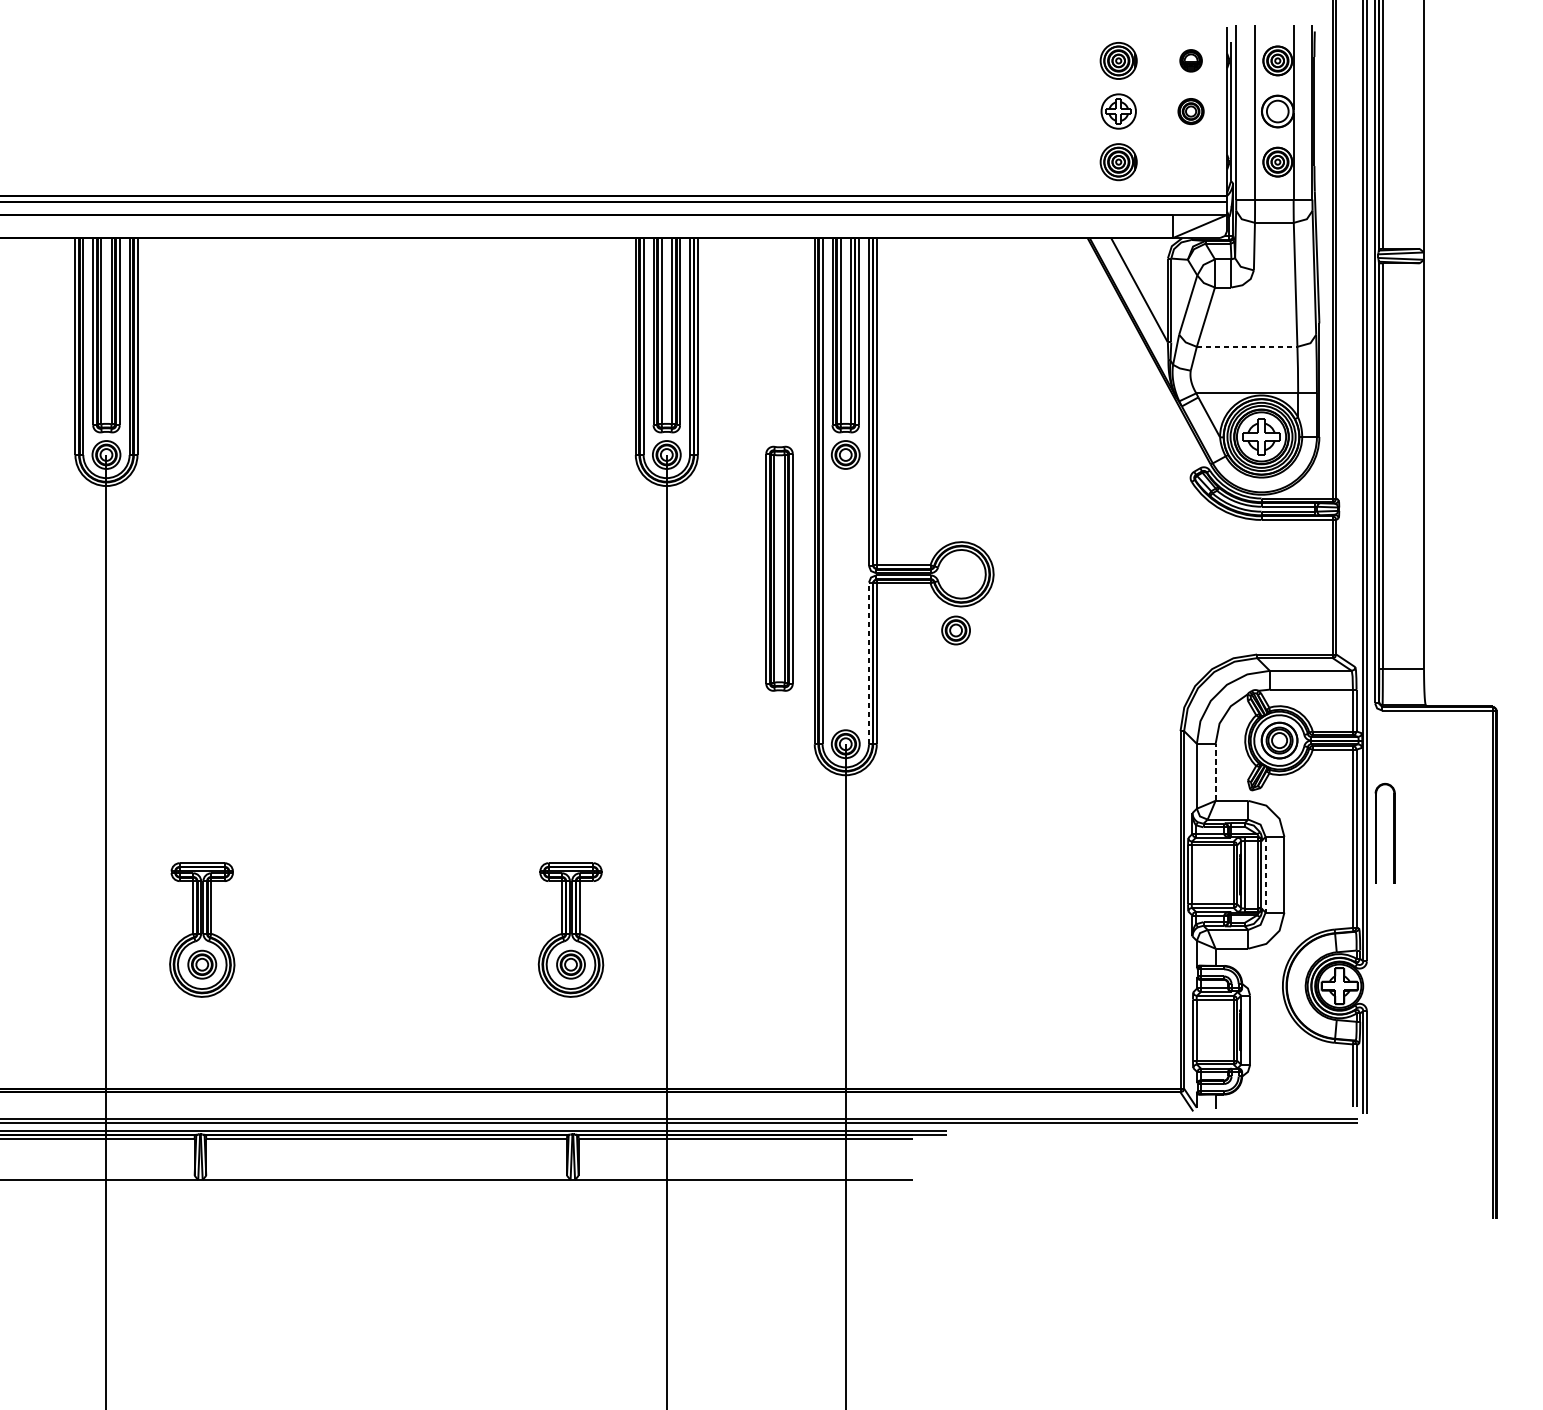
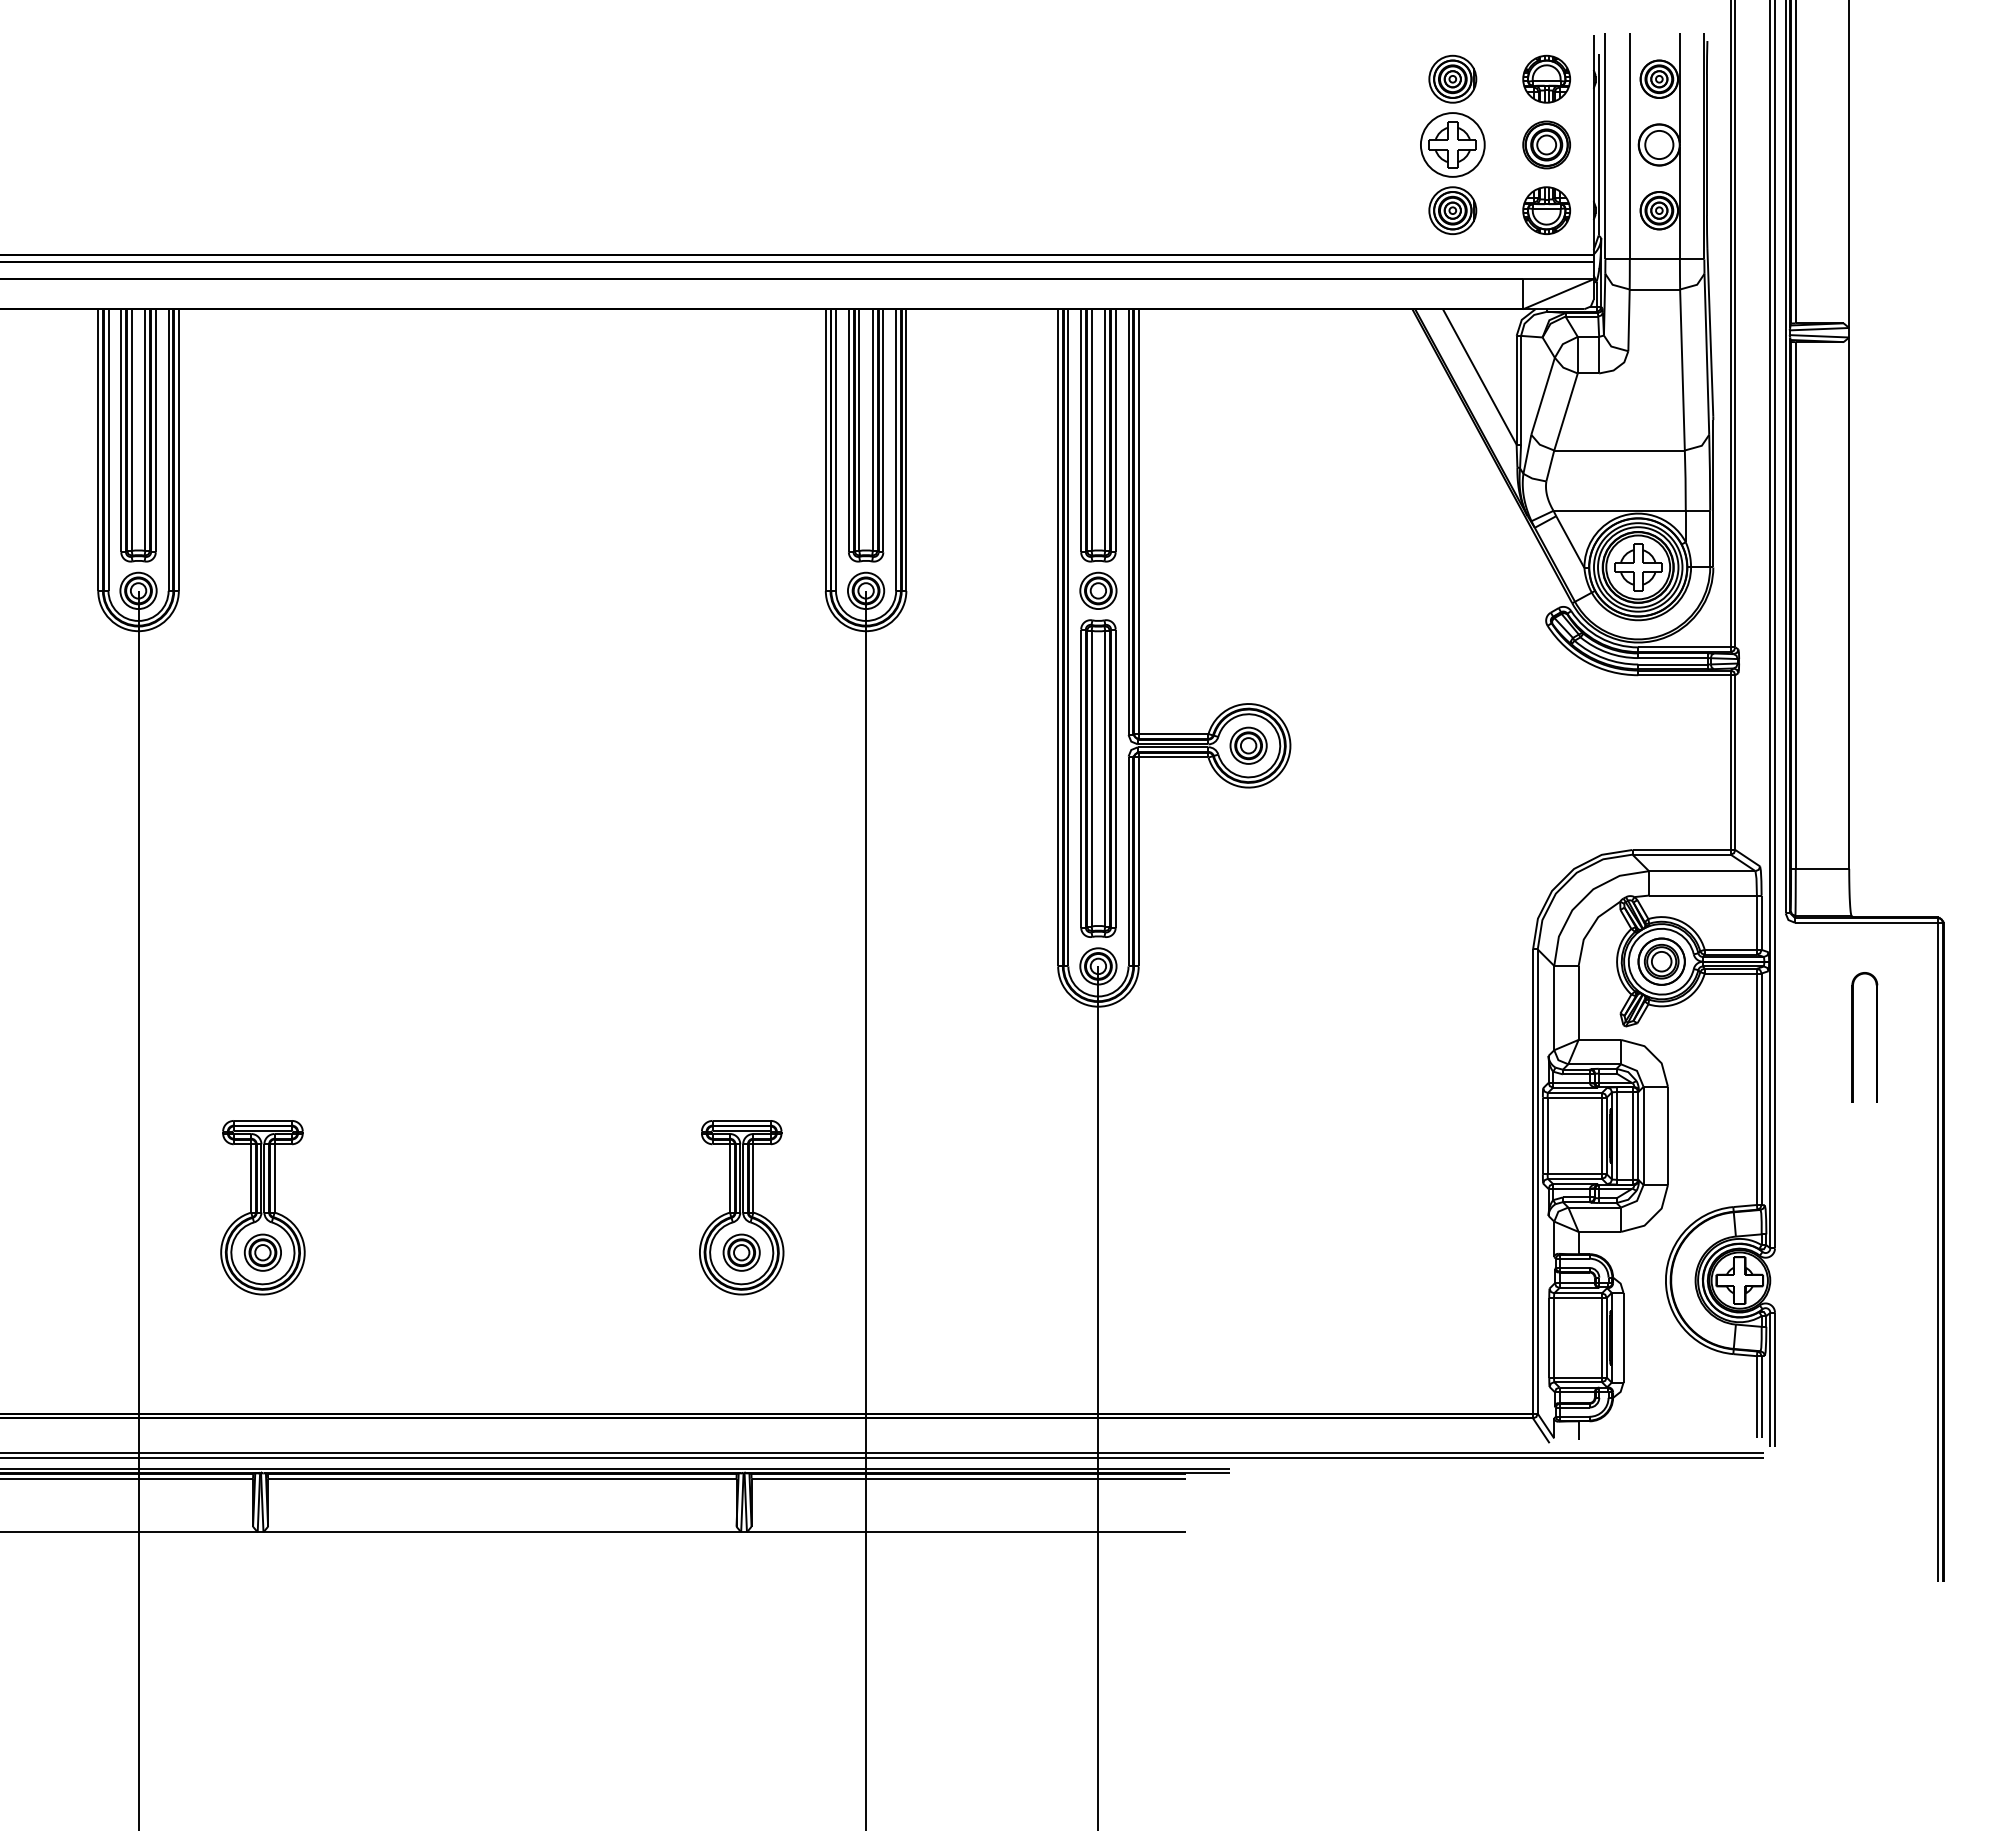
part: (1190, 60) -> (1546, 78), size x1.67
part: (1118, 111) -> (1452, 144), size x1.43
part: (1190, 111) -> (1546, 144), size x1.43
part: (1190, 162) -> (1546, 210), added
line: (1247, 346) -> (1620, 450), dashed -> solid
part: (779, 568) -> (1098, 778), moved
part: (955, 630) -> (1248, 745), moved
line: (868, 663) -> (1128, 861), dashed -> solid
line: (1215, 772) -> (1578, 1002), dashed -> solid
part: (1376, 833) -> (1853, 1037), moved
line: (1265, 875) -> (1643, 1136), dashed -> solid

